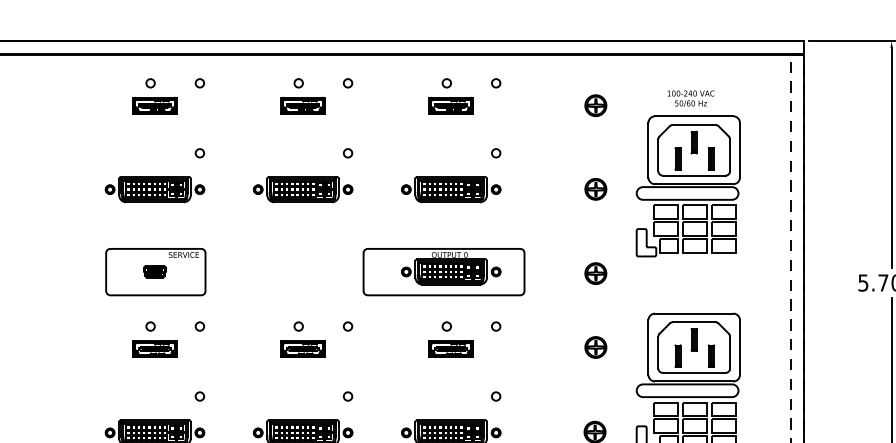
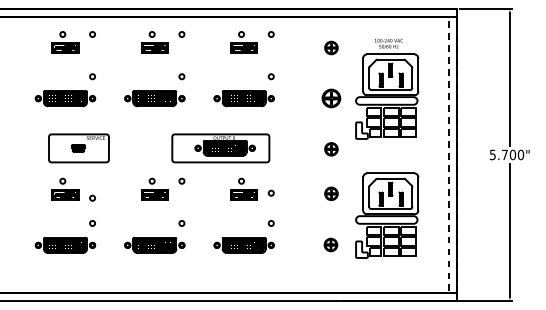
part: (595, 189) -> (331, 98), size x1.4
part: (155, 272) -> (78, 148), moved
part: (443, 272) -> (220, 148), moved
circle: (199, 325) -> (92, 197), moved
circle: (494, 325) -> (270, 192), moved

